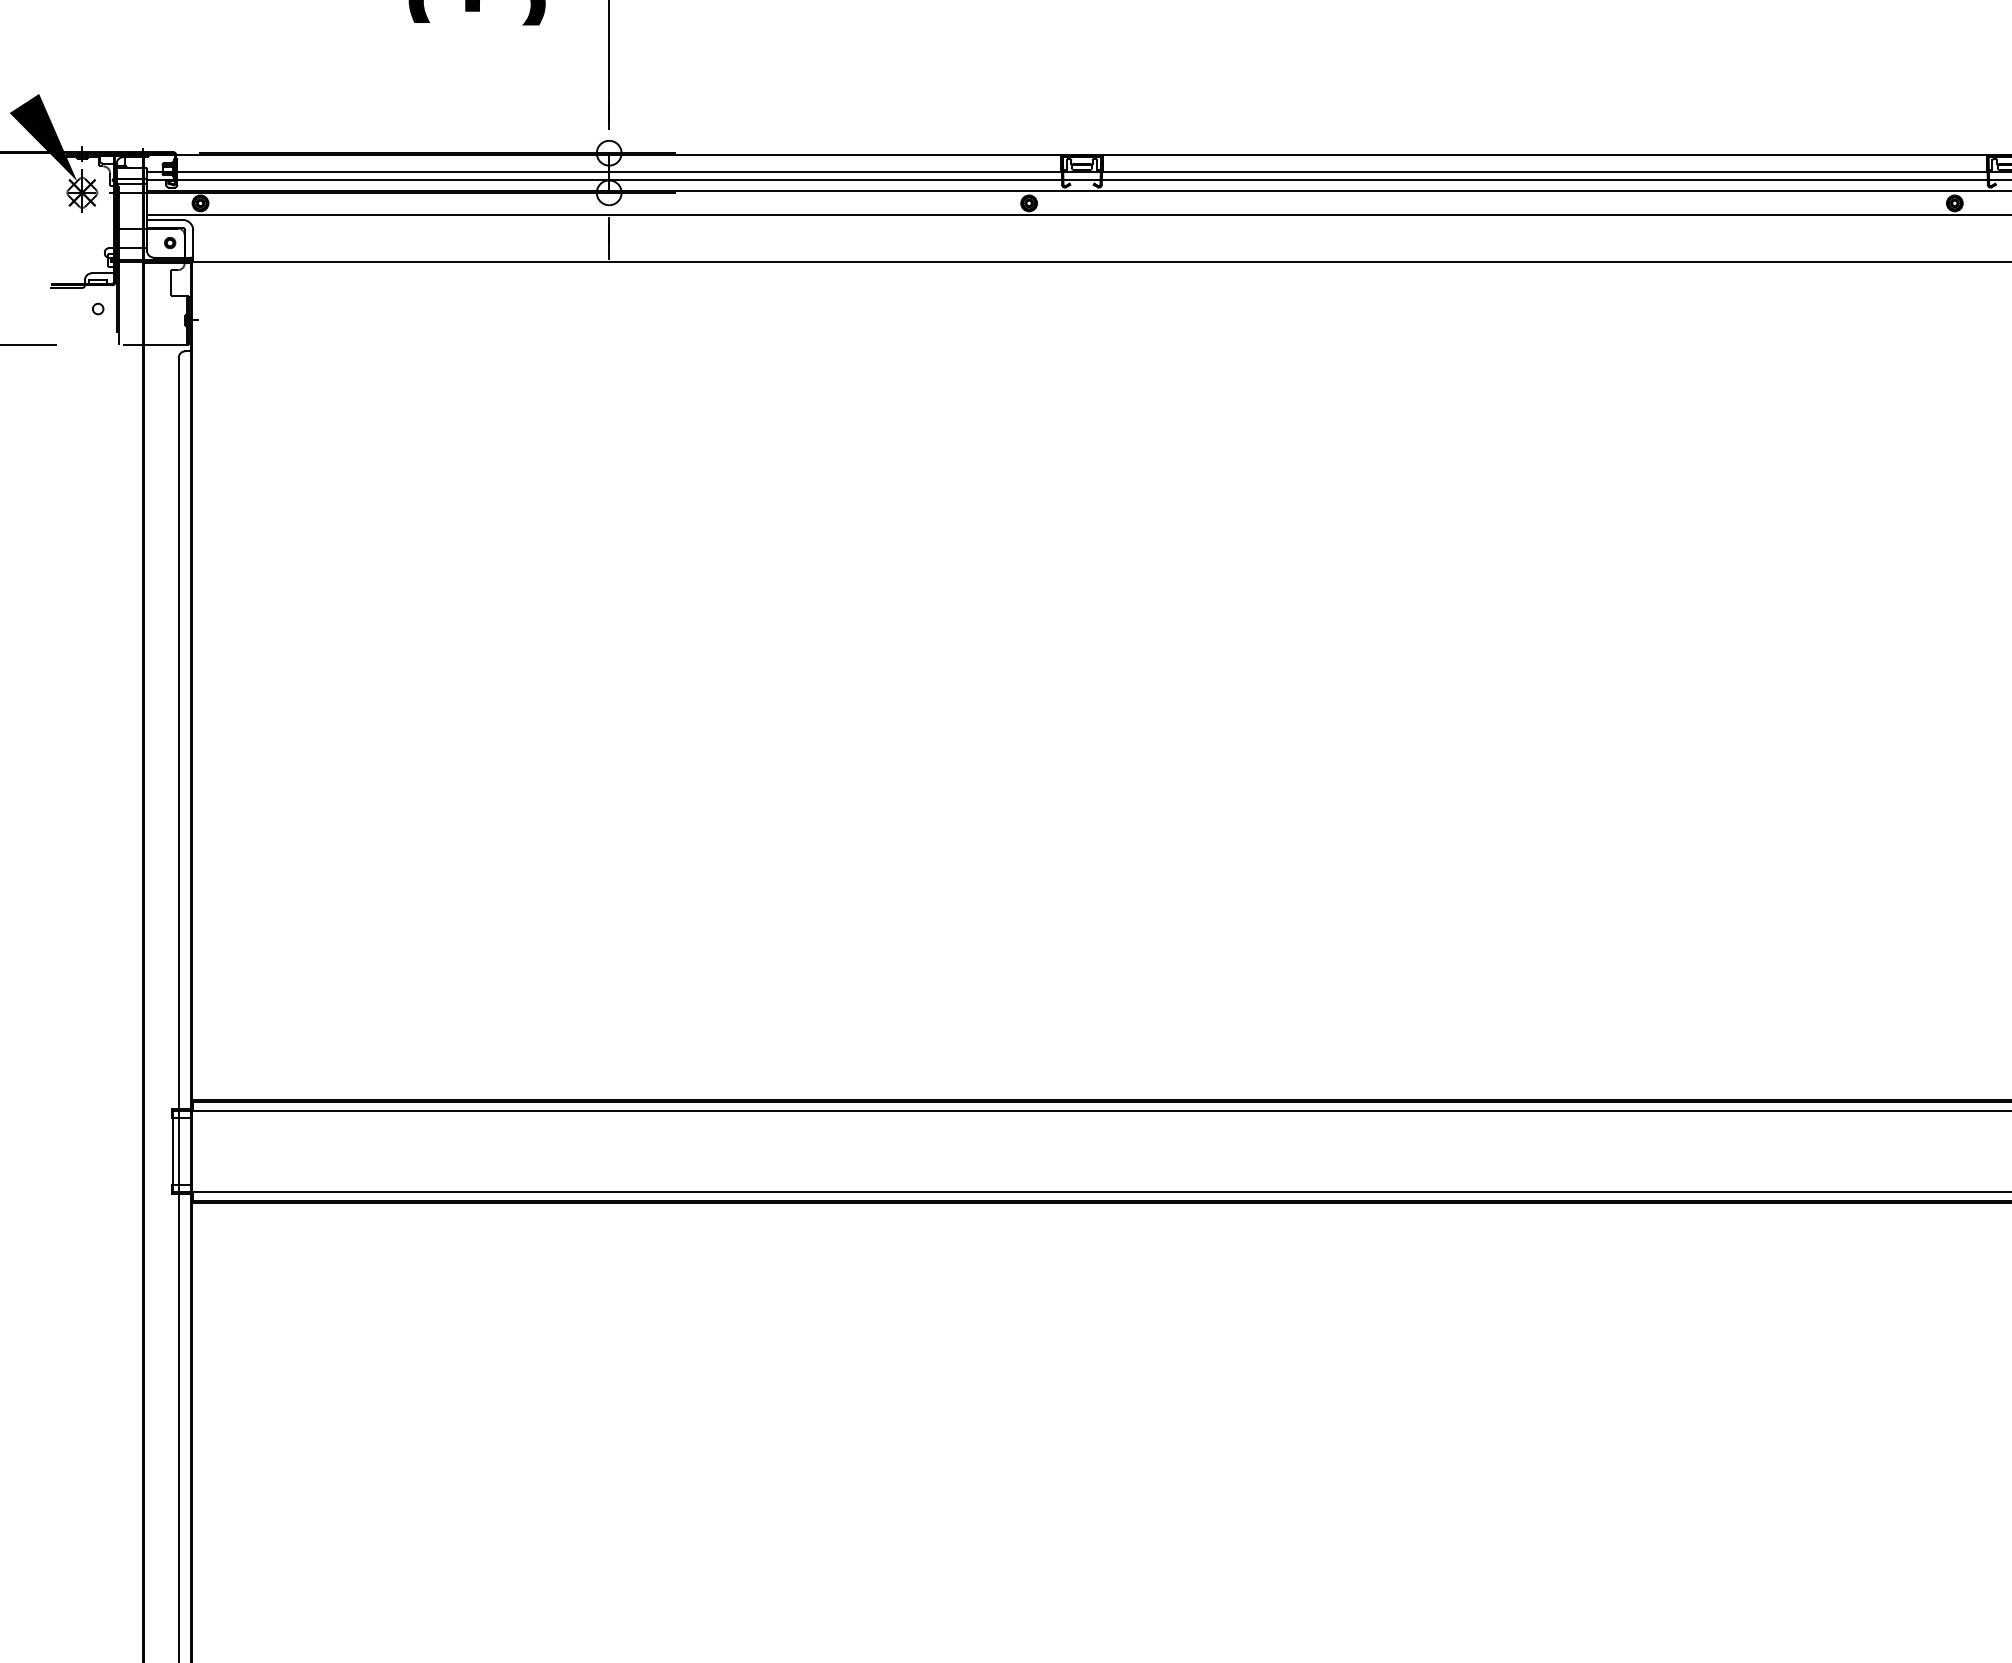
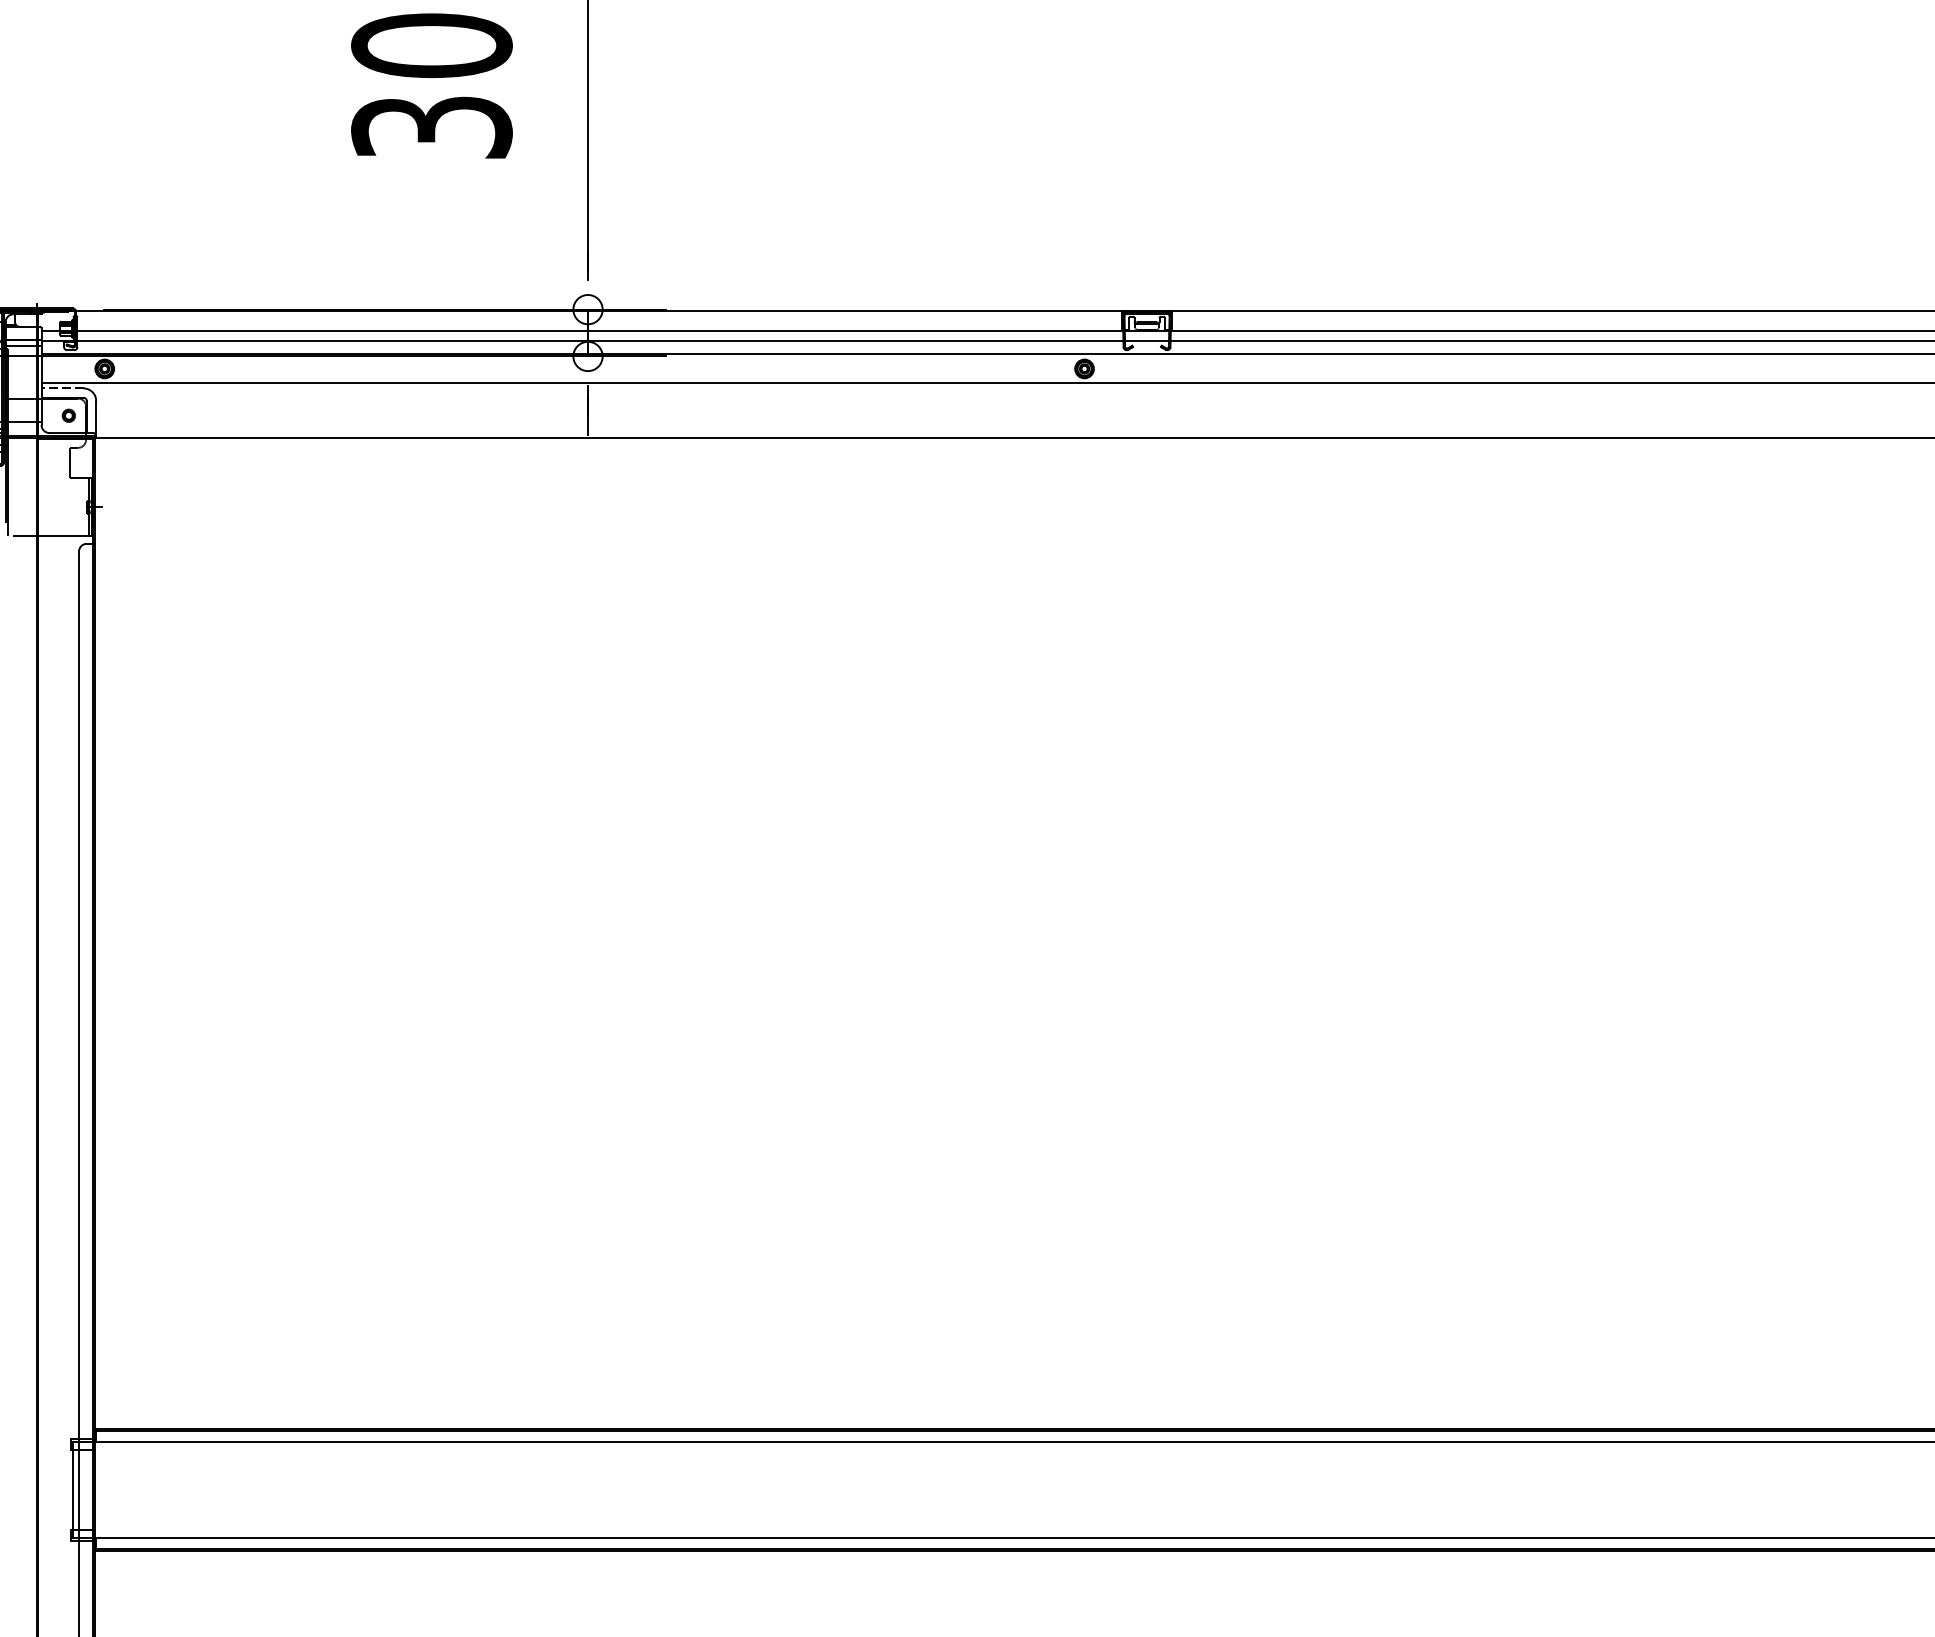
line: (164, 219) -> (62, 387), solid -> dashed

